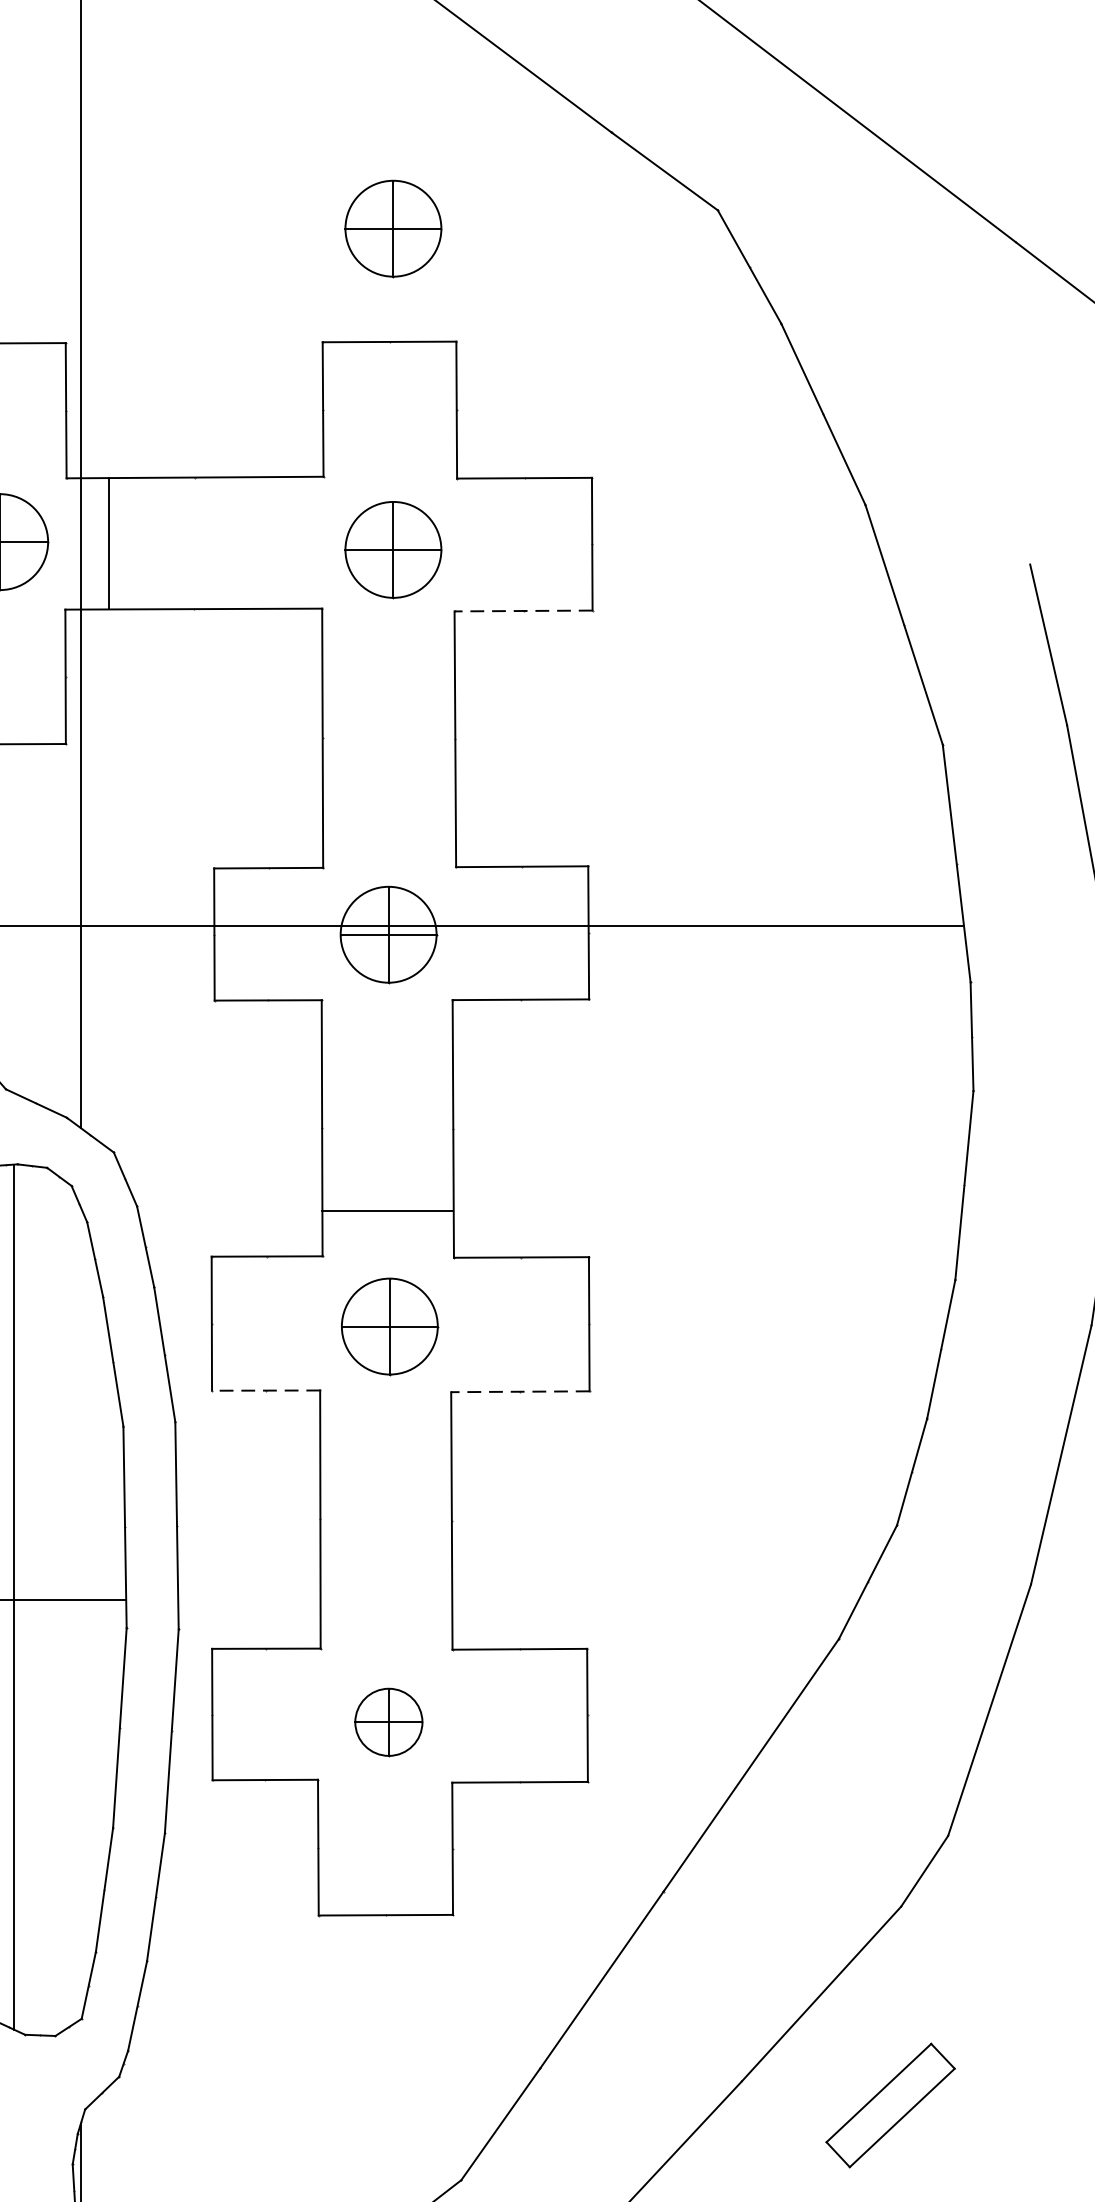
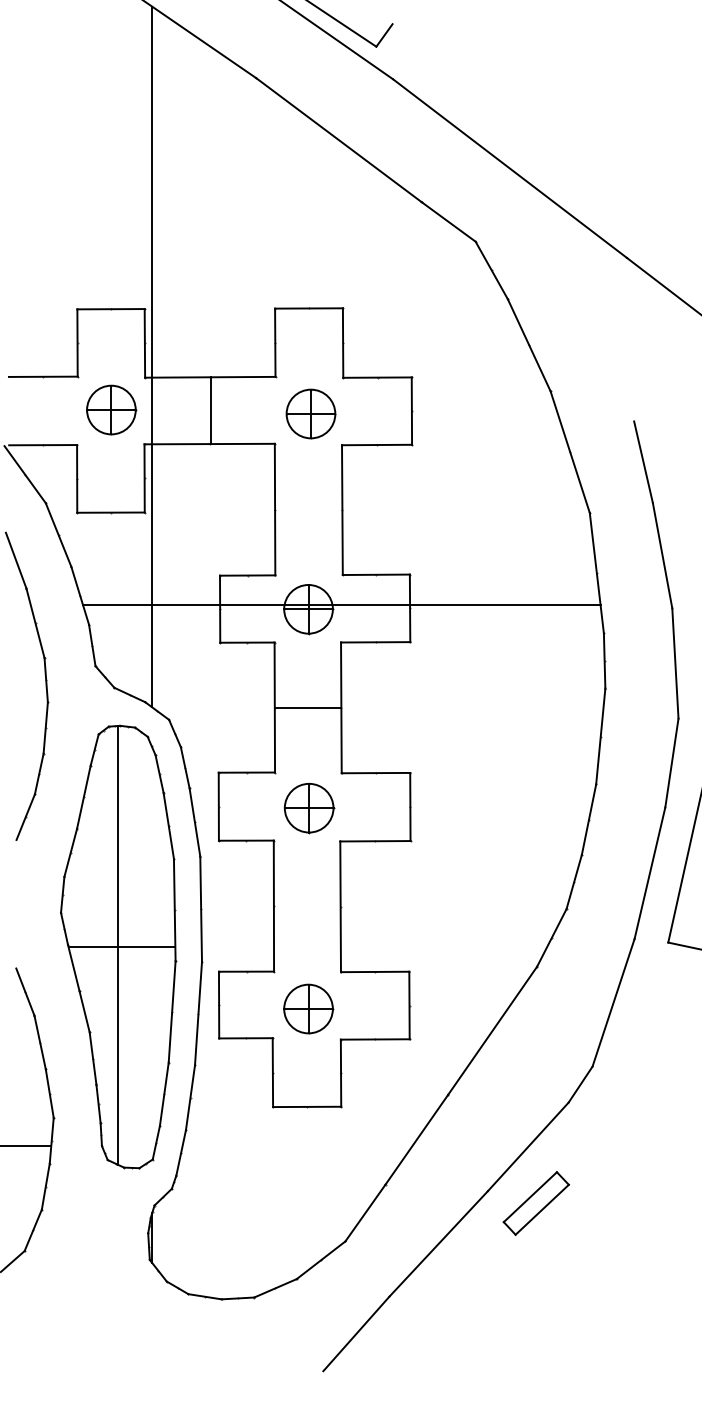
part: (392, 227) -> (310, 250), removed
line: (108, 542) -> (210, 410), moved
line: (522, 611) -> (376, 445), dashed -> solid
line: (386, 1210) -> (307, 707), moved
line: (264, 1390) -> (245, 840), dashed -> solid
line: (518, 1392) -> (374, 841), dashed -> solid
part: (388, 1721) -> (308, 1008), size x1.43
part: (889, 2105) -> (535, 1203), moved

